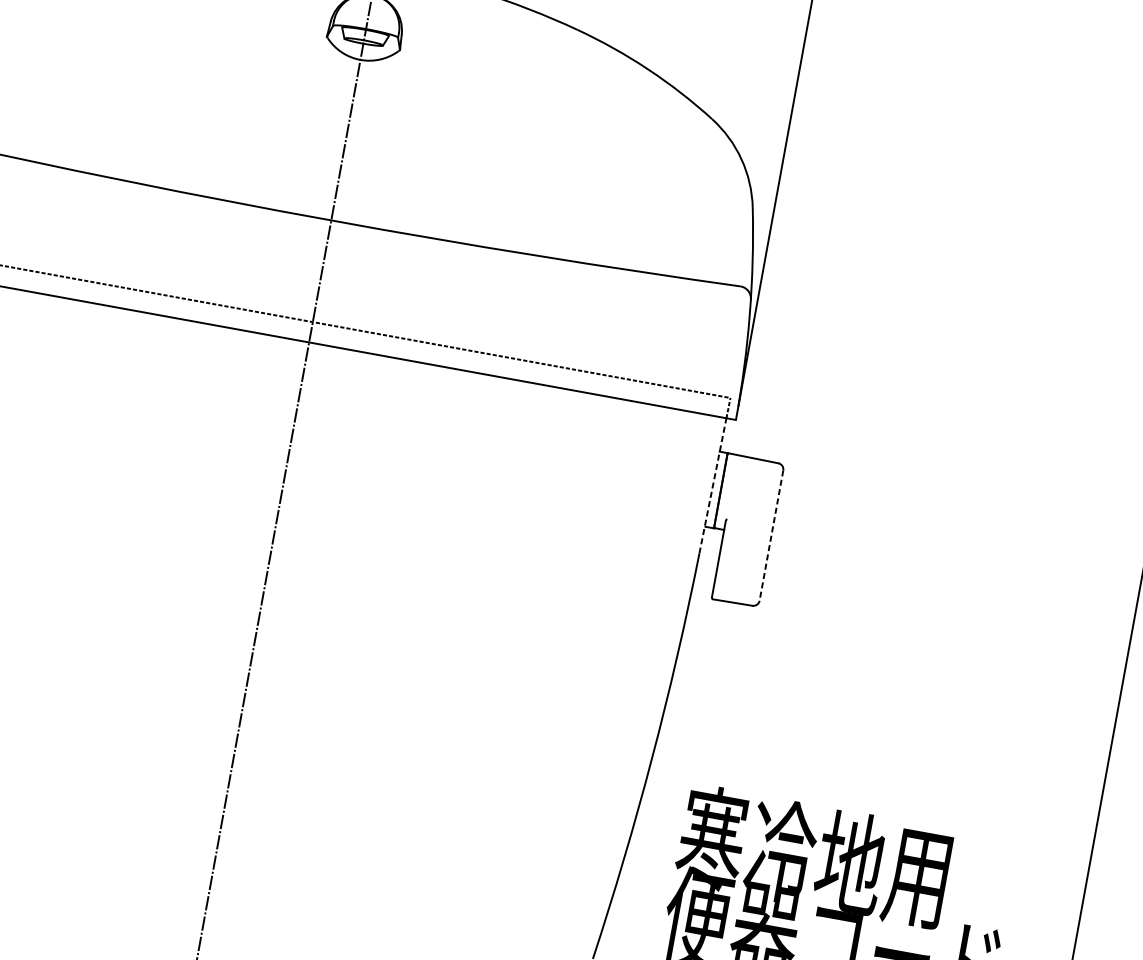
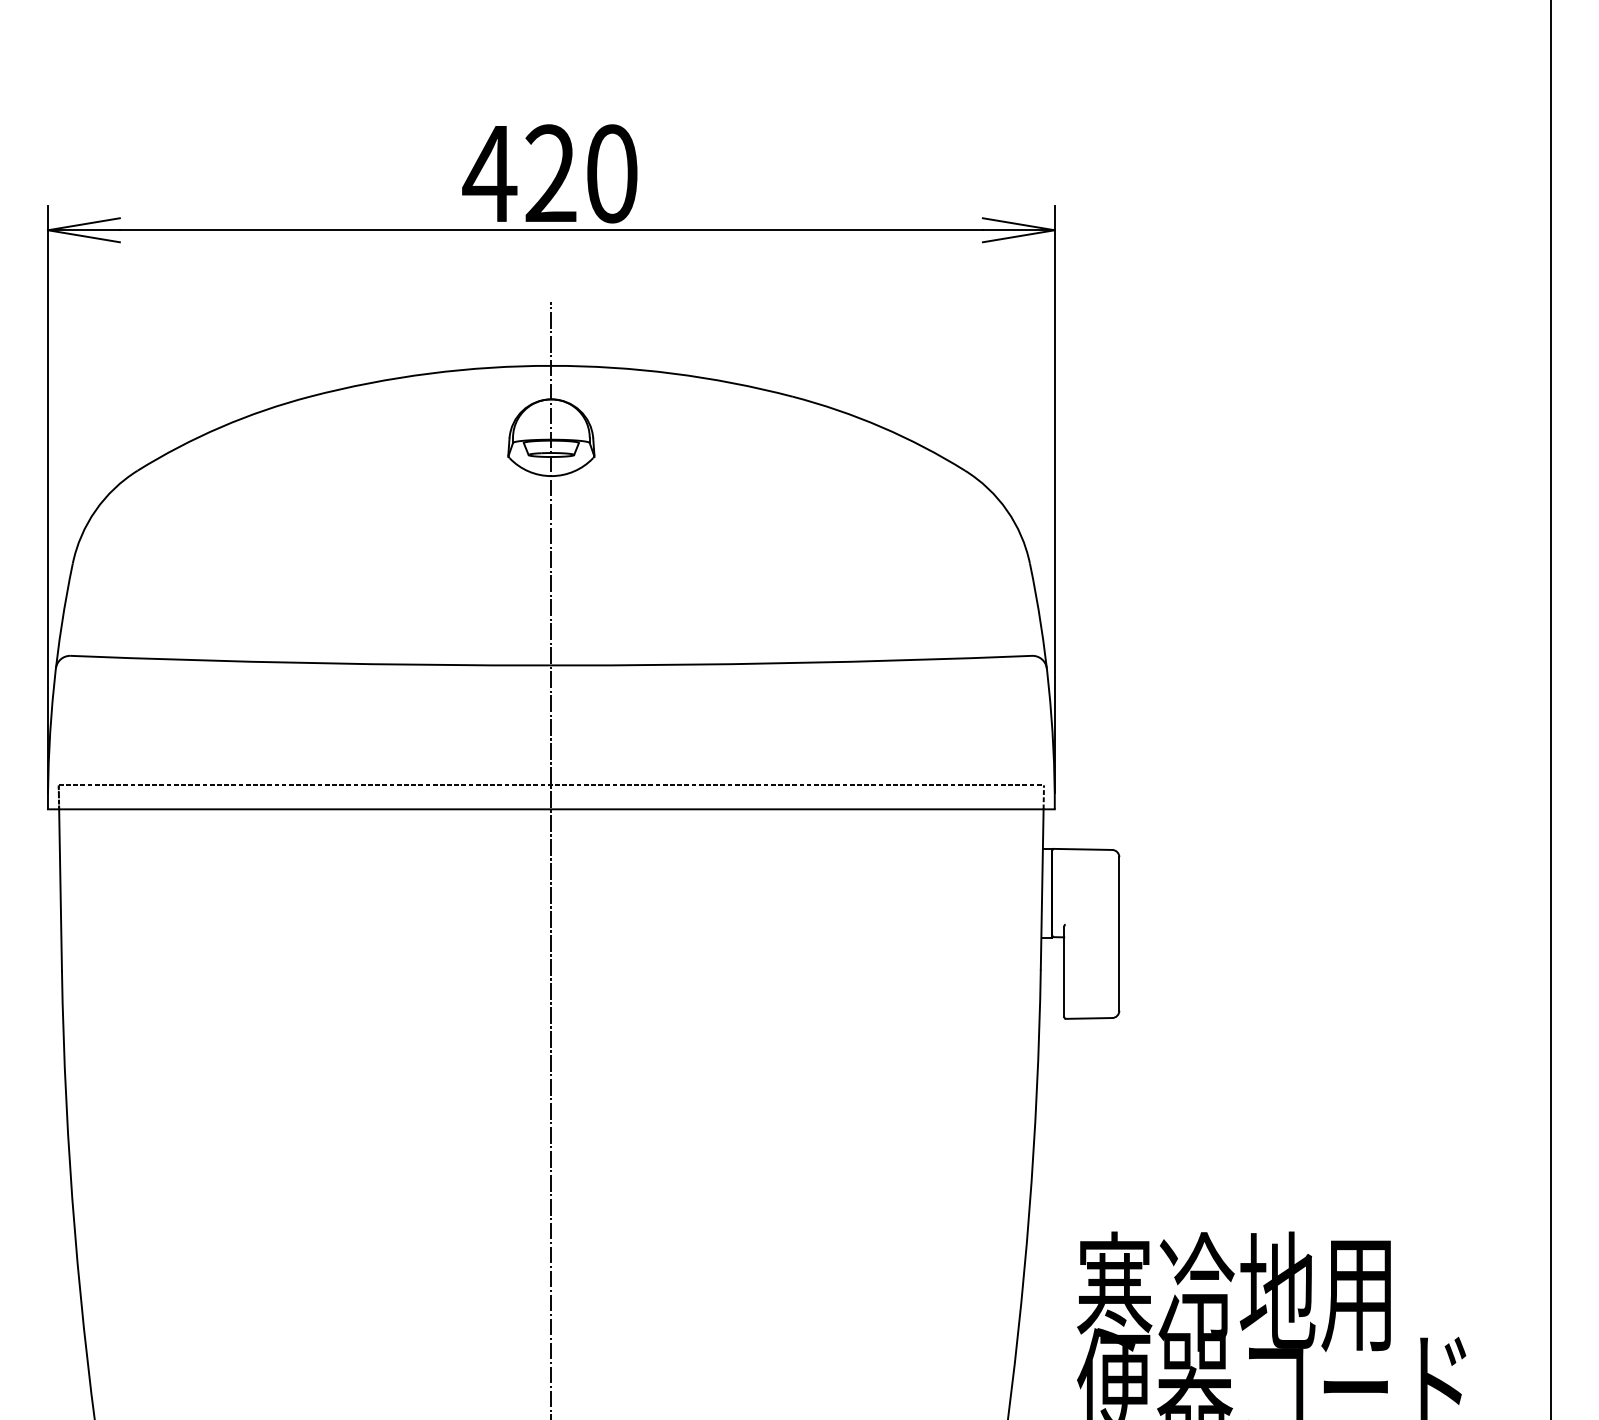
line: (713, 485) -> (1042, 888), dashed -> solid
line: (771, 536) -> (1119, 934), dashed -> solid

